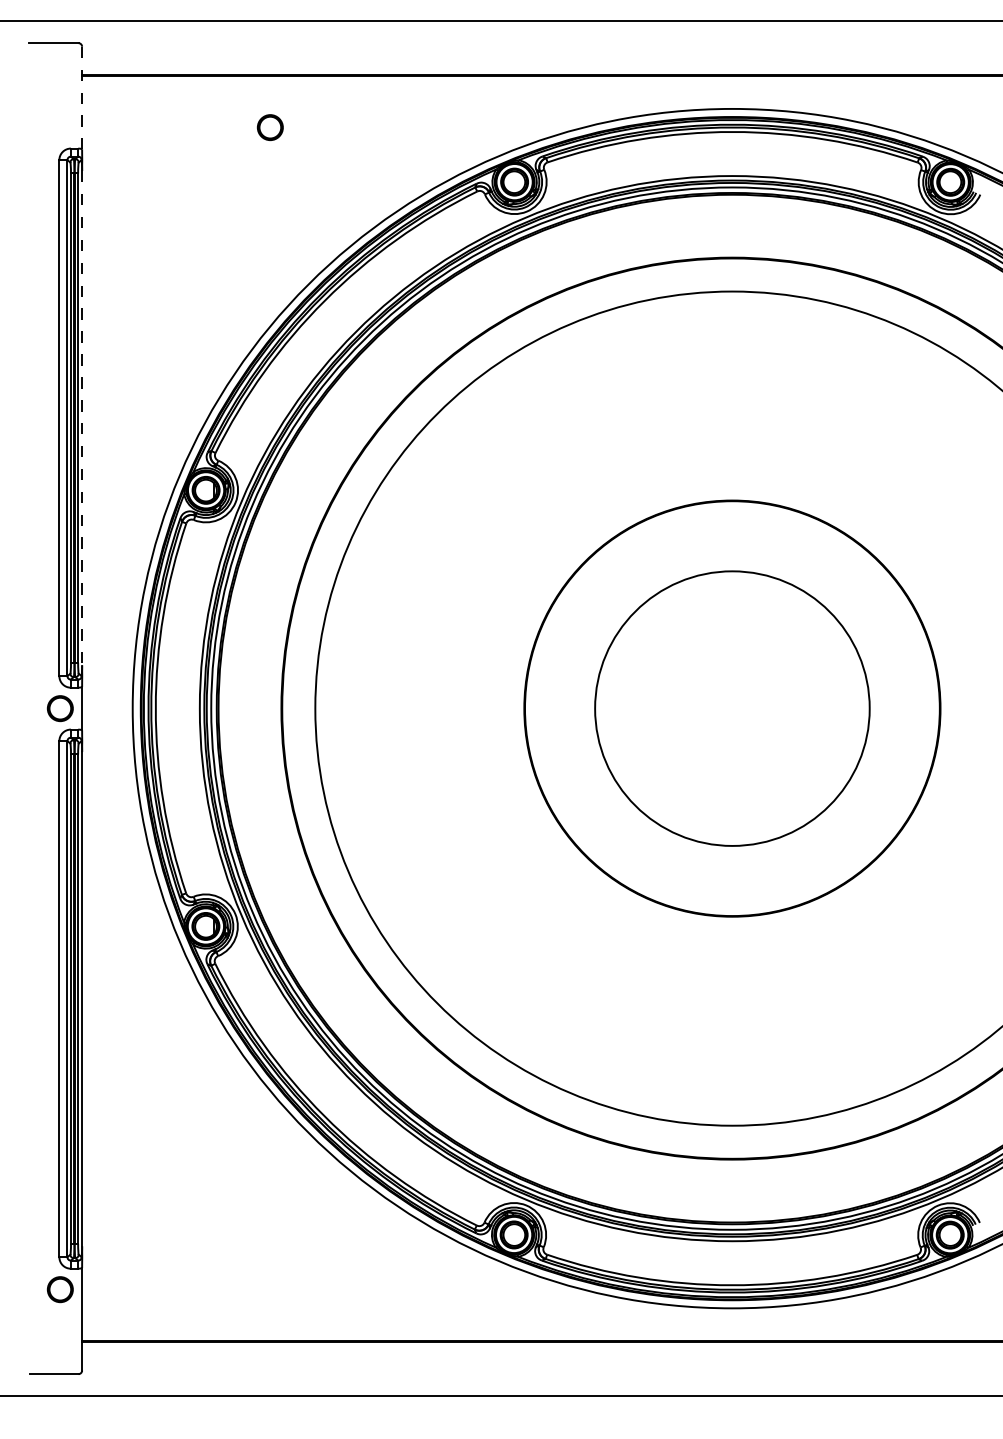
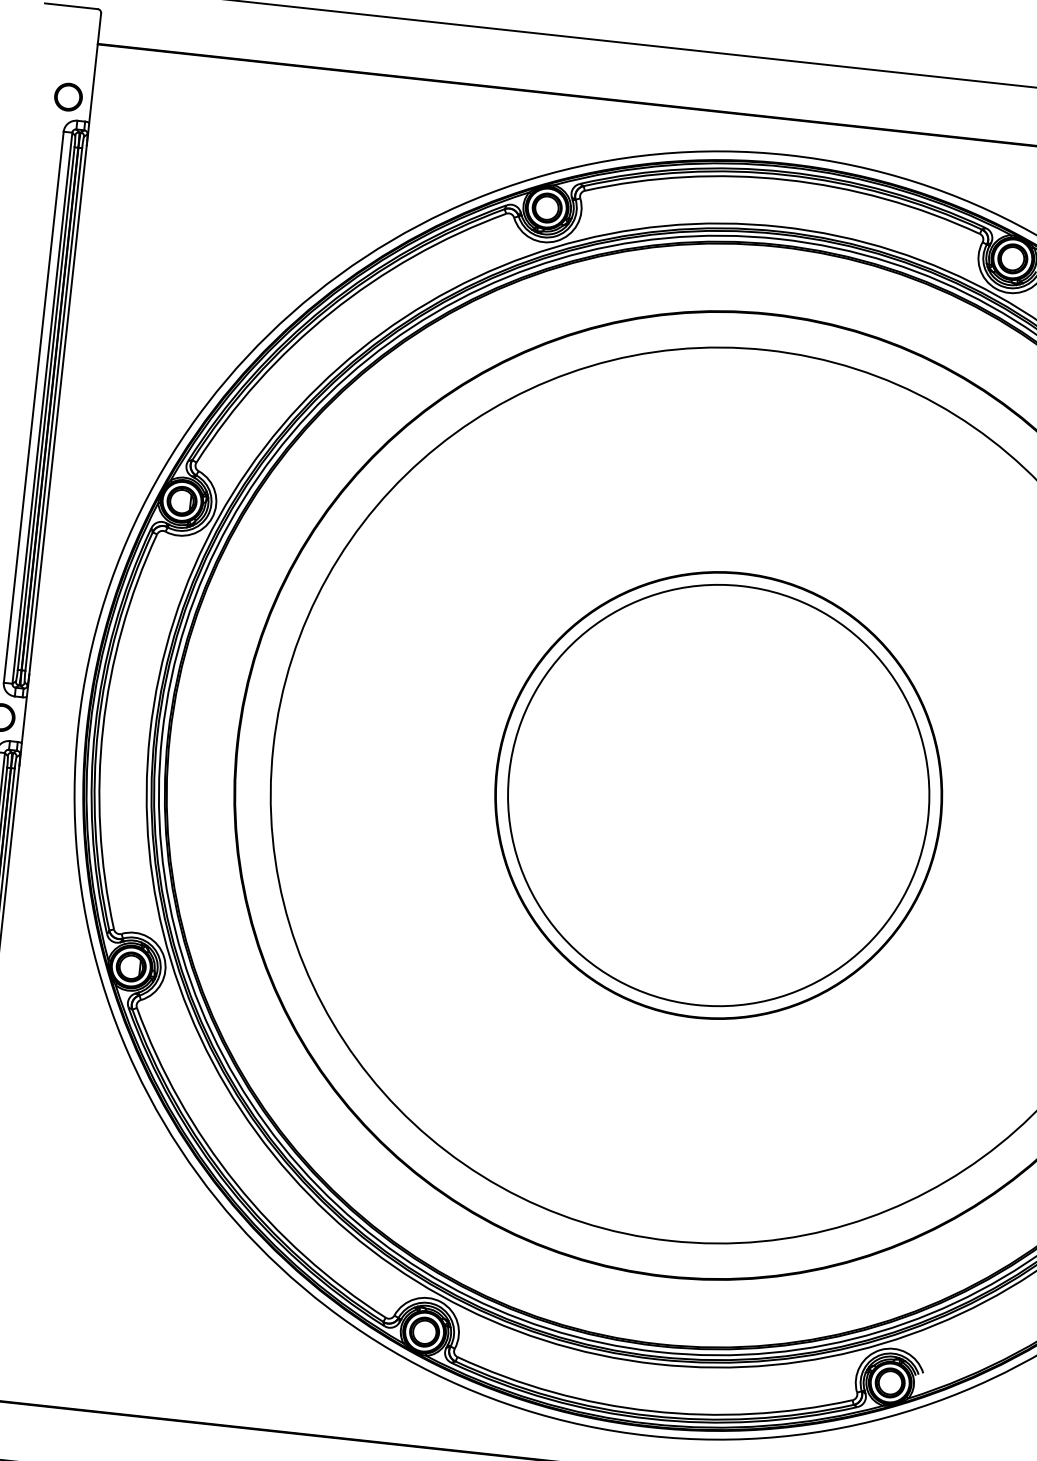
line: (82, 98) -> (95, 68), dashed -> solid
part: (269, 127) -> (67, 96), moved
line: (82, 418) -> (58, 410), dashed -> solid
circle: (732, 708) -> (718, 795), size x1.43

